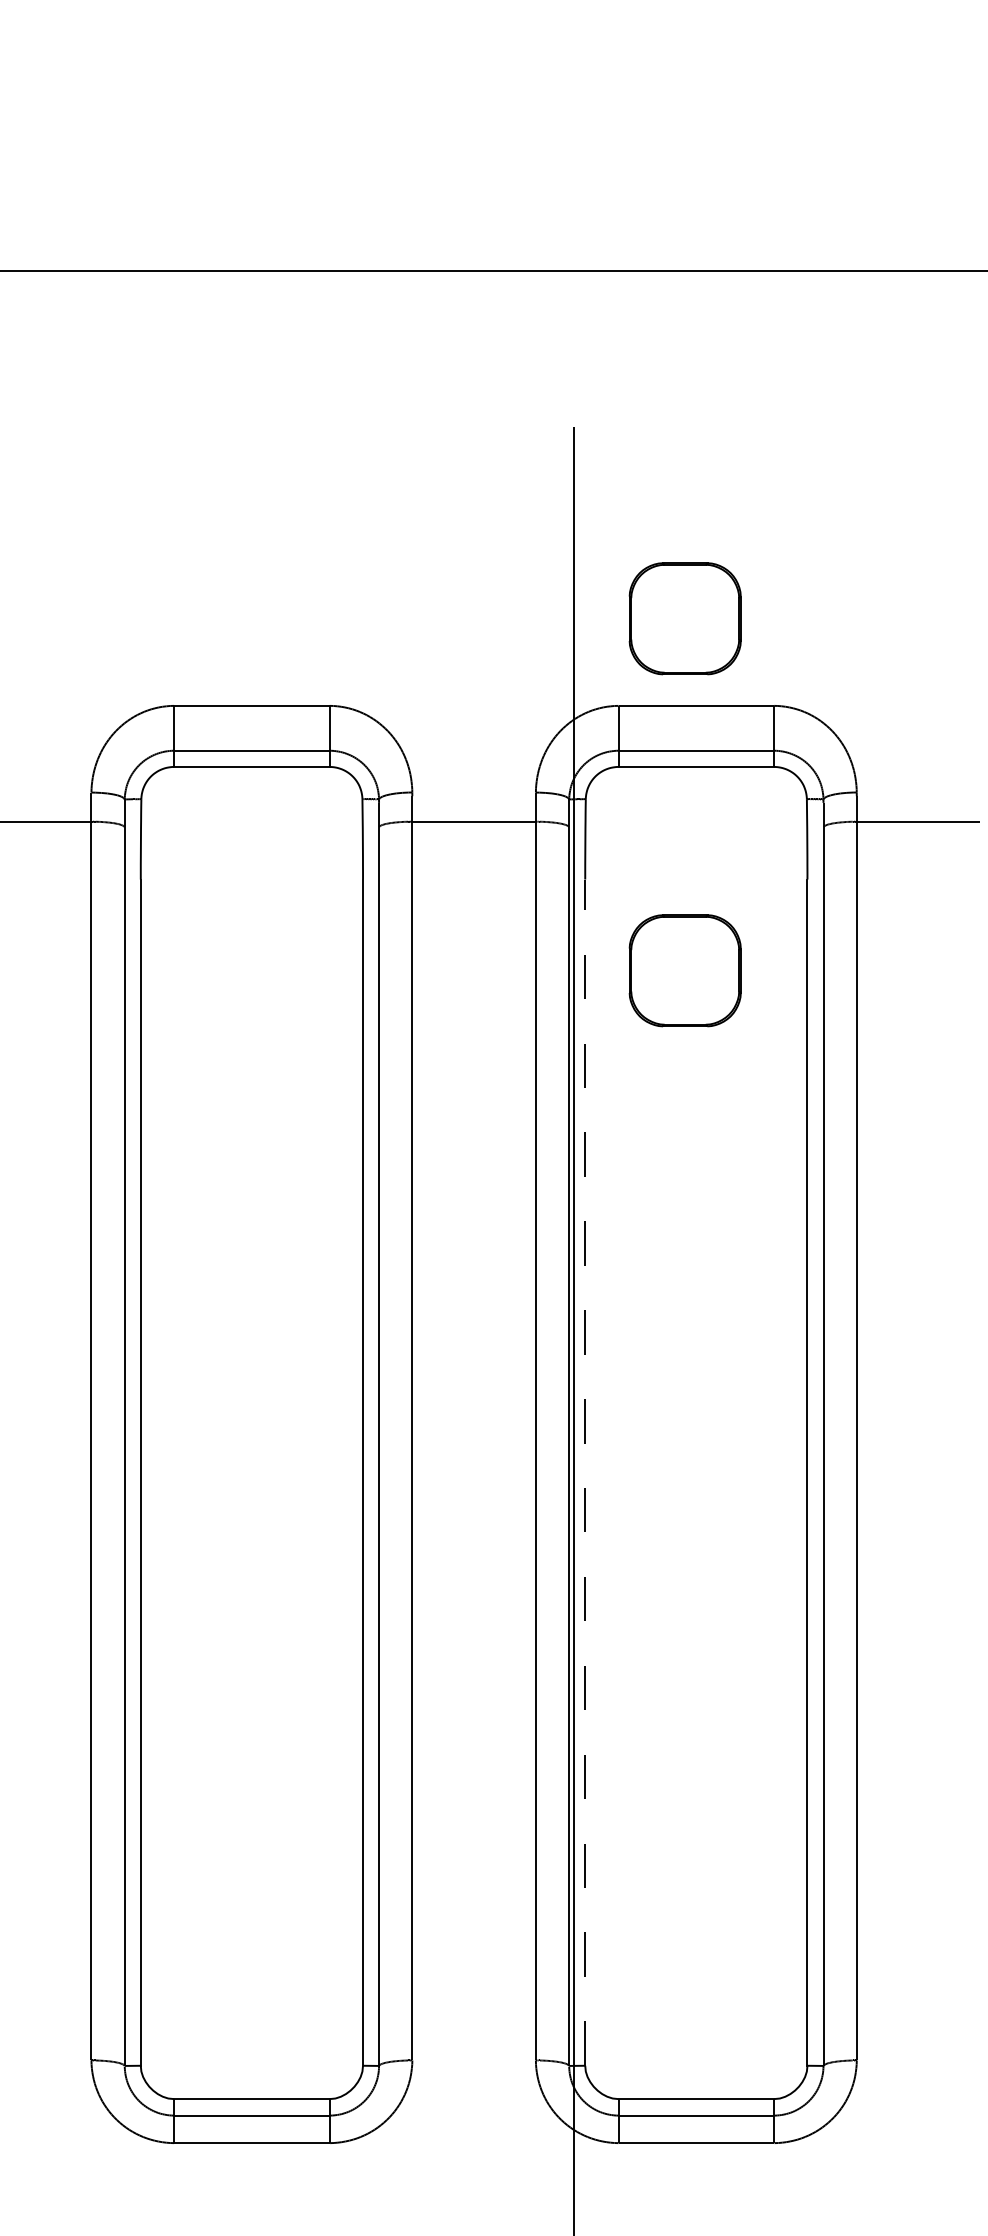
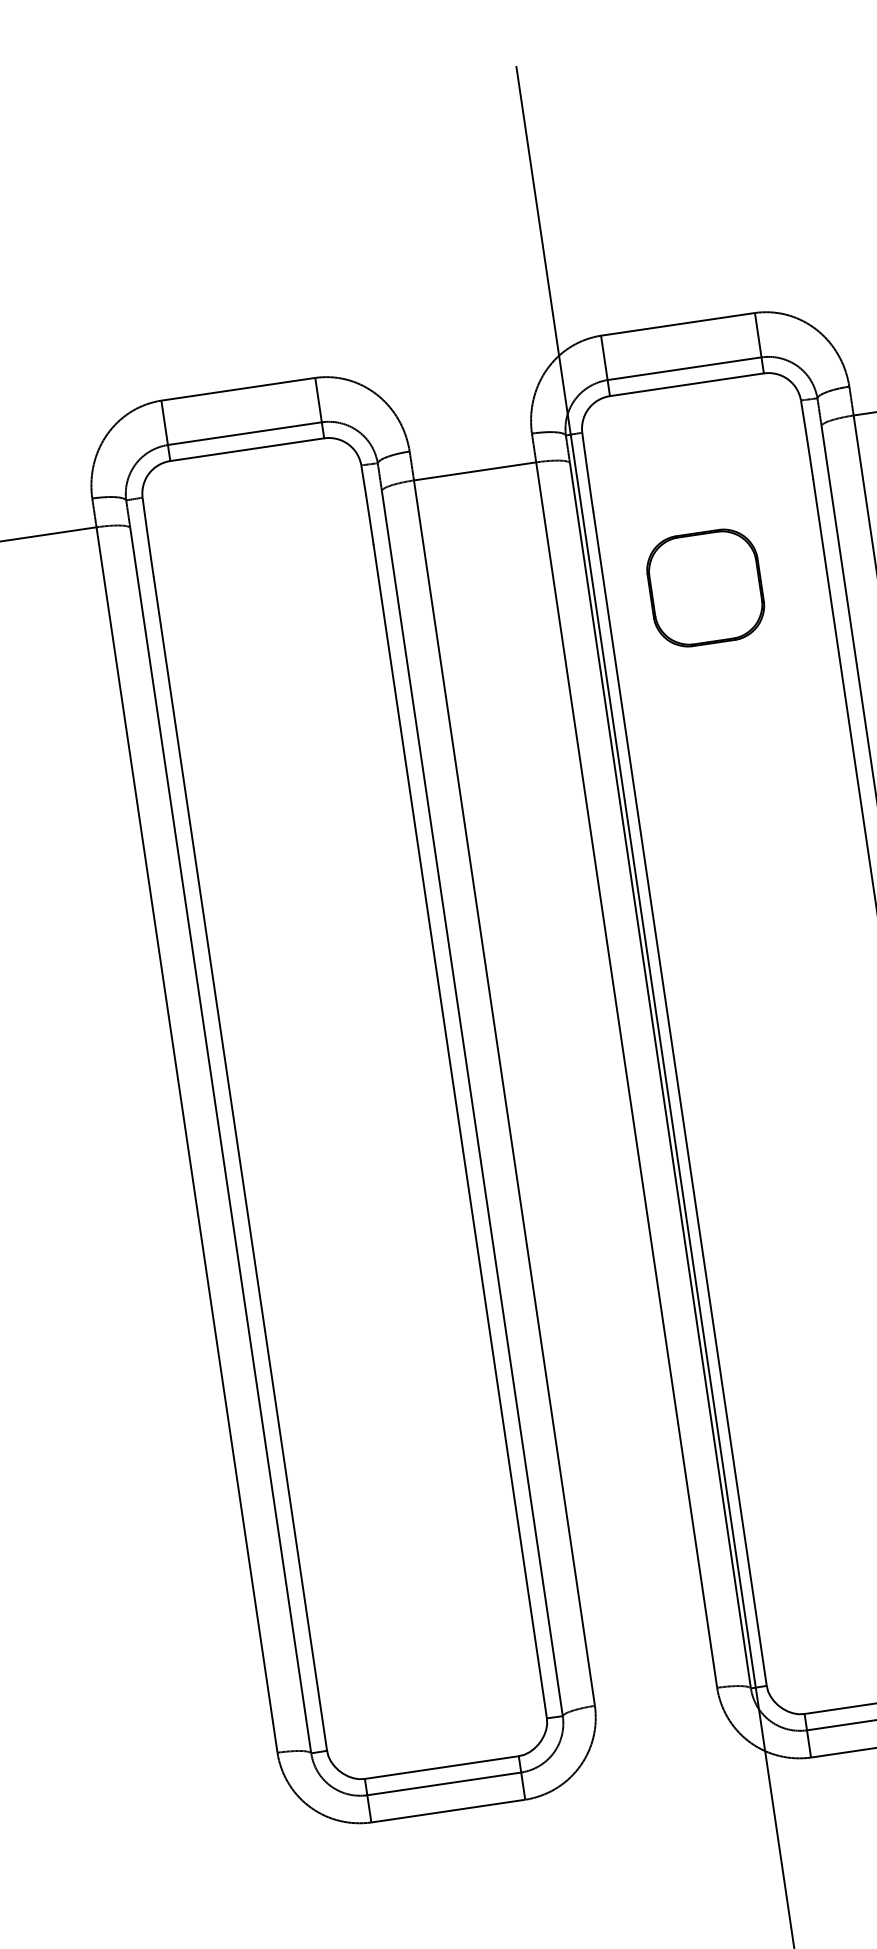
part: (684, 618) -> (653, 239), removed
line: (585, 1472) -> (680, 1098), dashed -> solid

